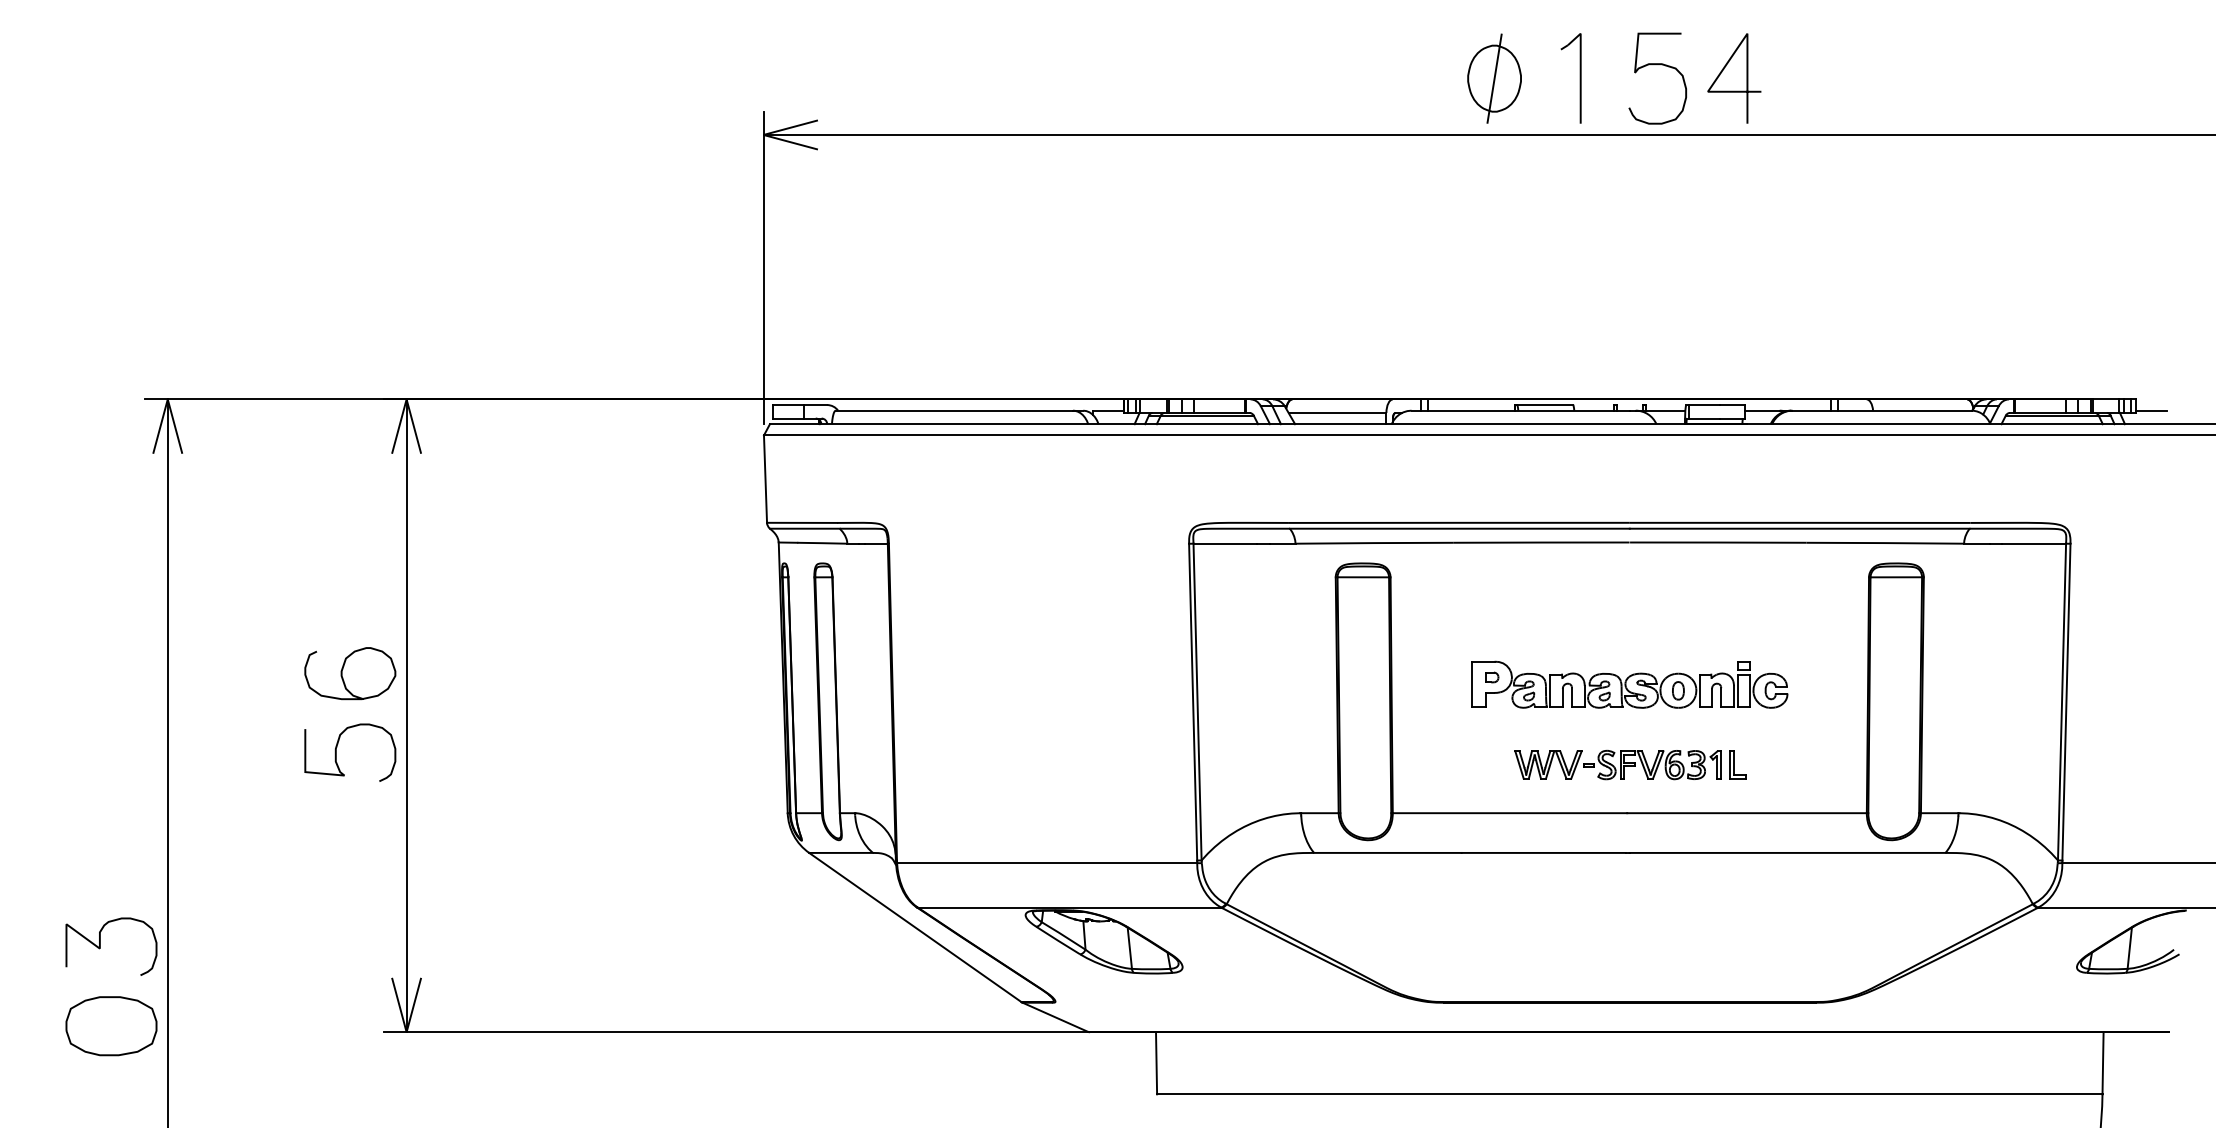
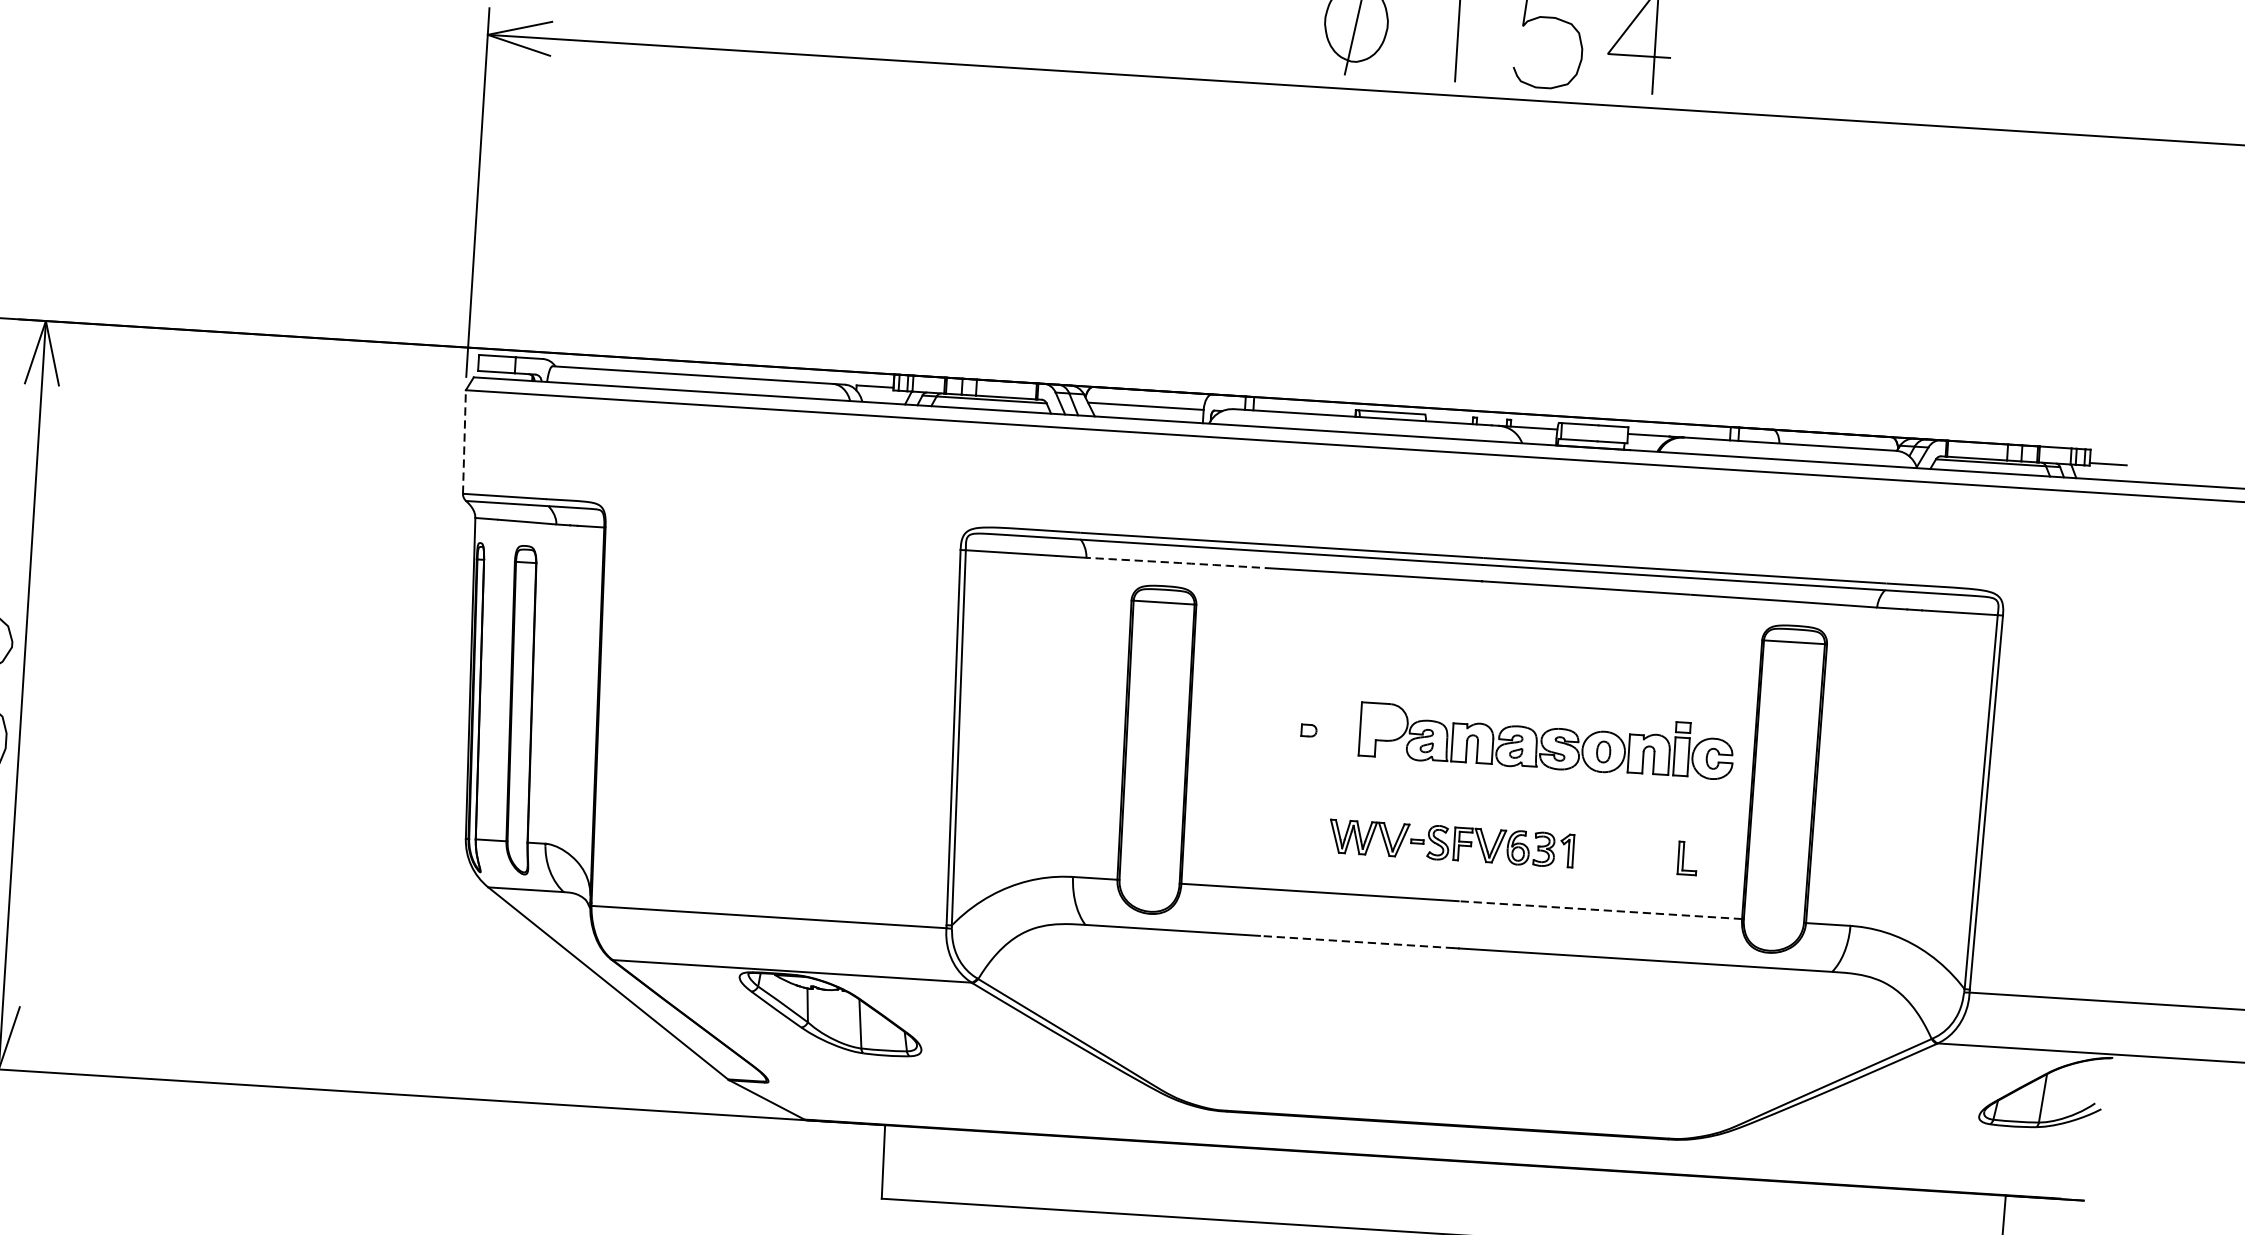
line: (765, 479) -> (464, 442), solid -> dashed
arc: (1374, 543) -> (1179, 563), solid -> dashed
part: (1629, 684) -> (1546, 740), moved
part: (1737, 764) -> (1687, 857), moved
line: (1747, 813) -> (1600, 910), solid -> dashed
line: (1543, 852) -> (1356, 941), solid -> dashed

